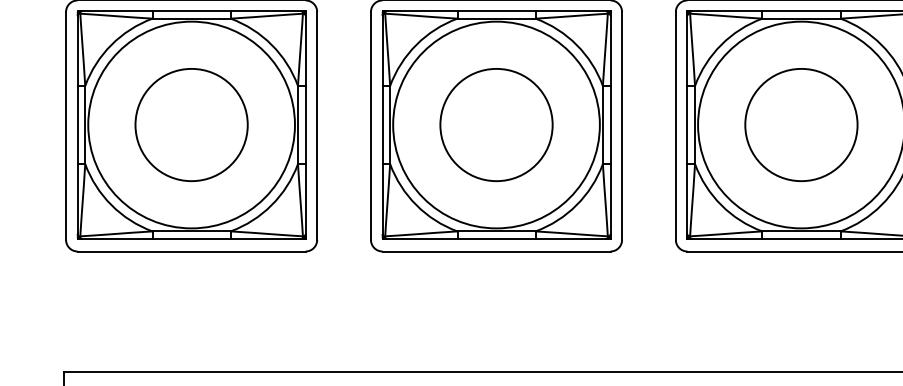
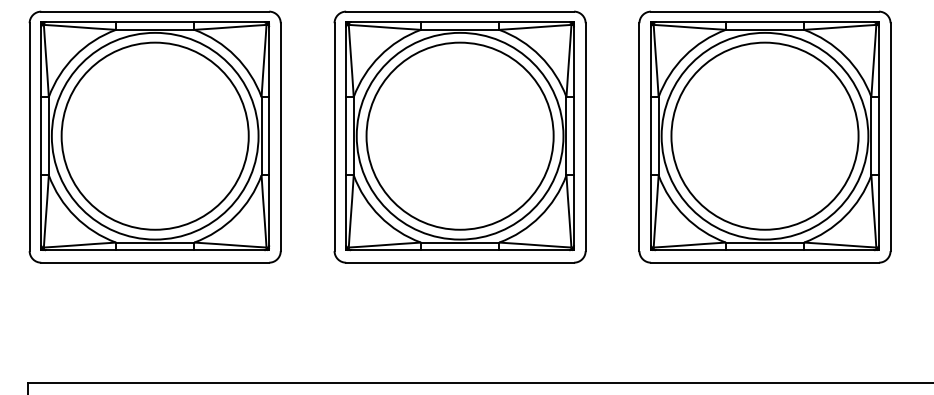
circle: (190, 124) -> (154, 135), size x1.67
circle: (495, 124) -> (459, 135), size x1.67
circle: (800, 124) -> (764, 135), size x1.67

